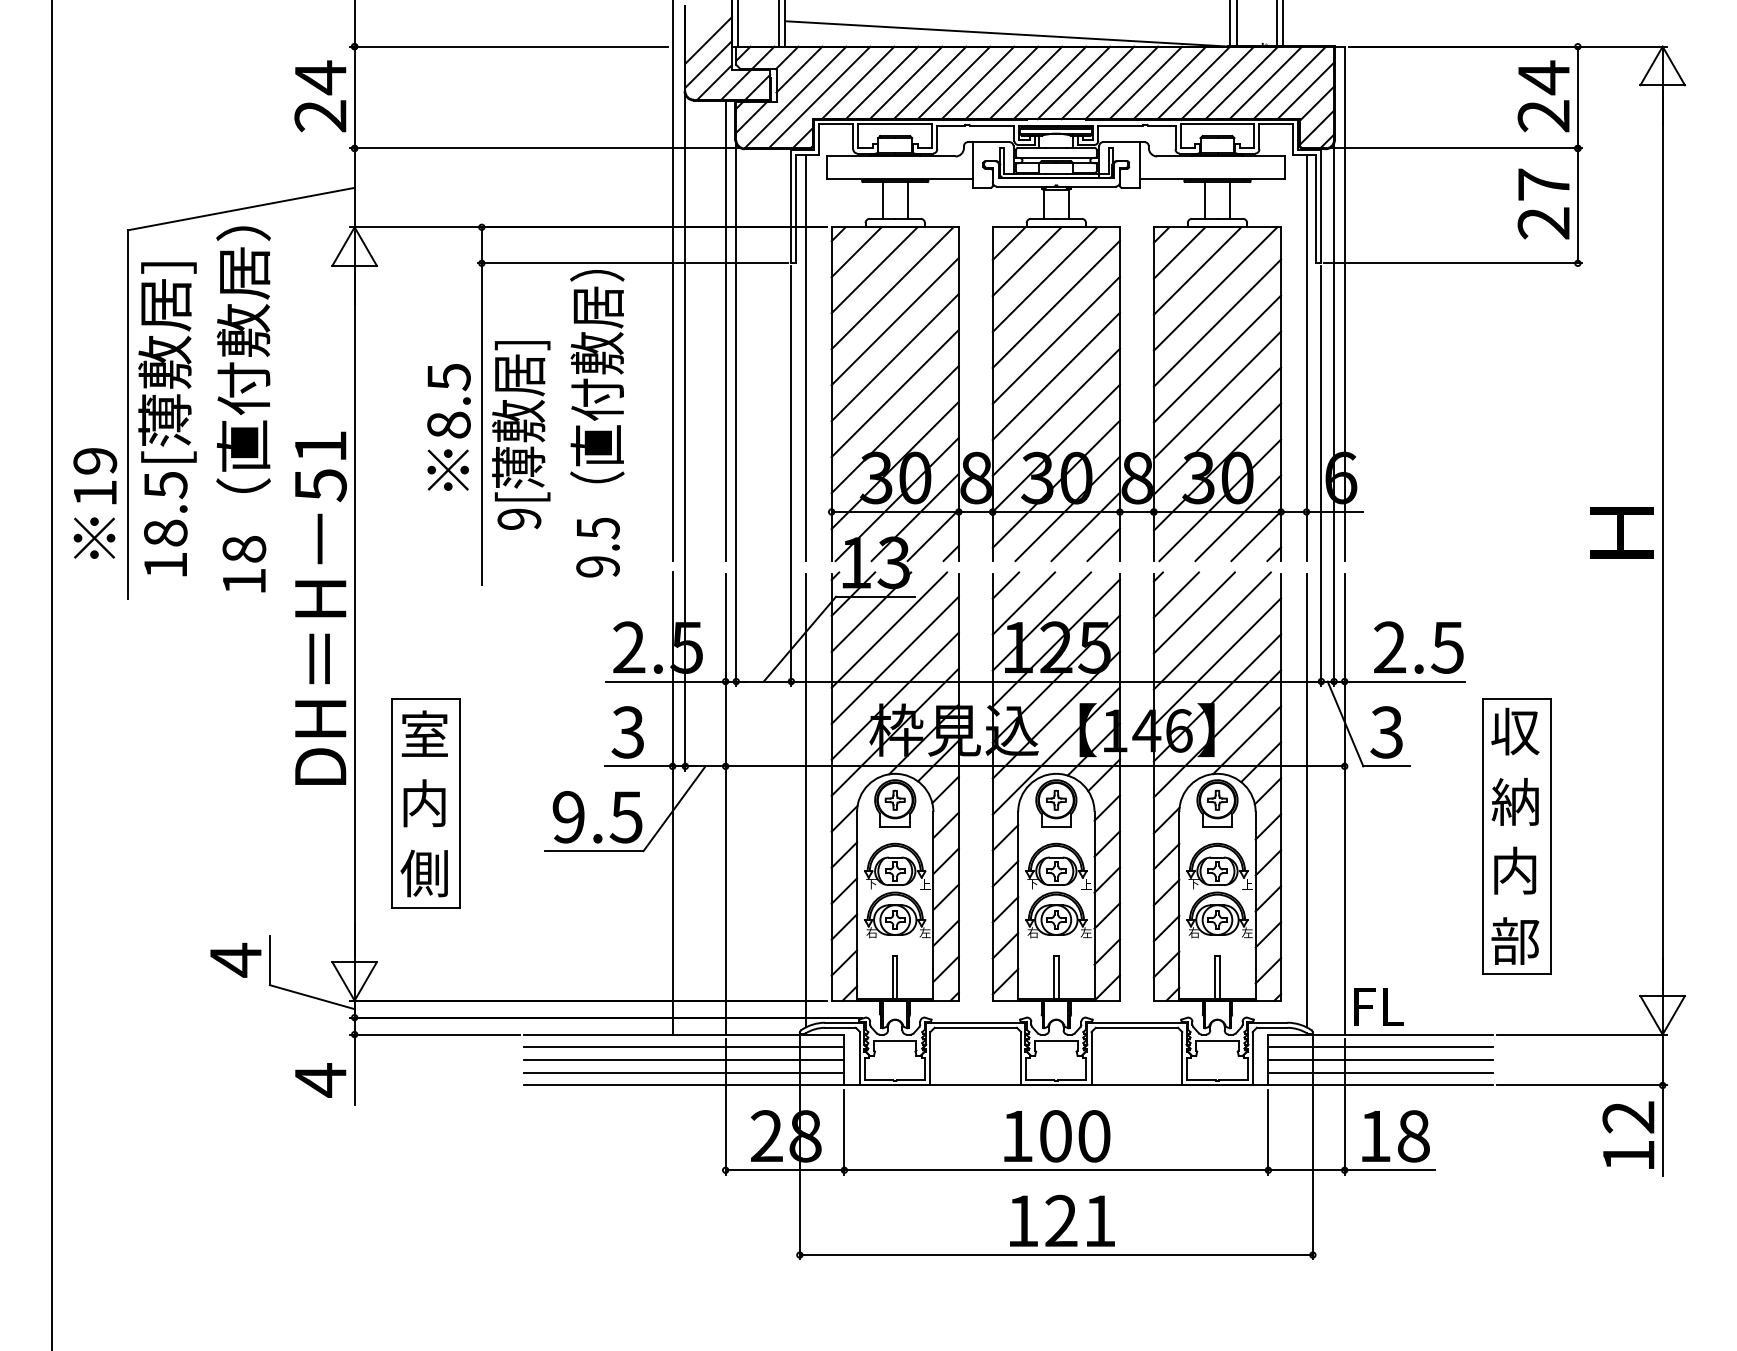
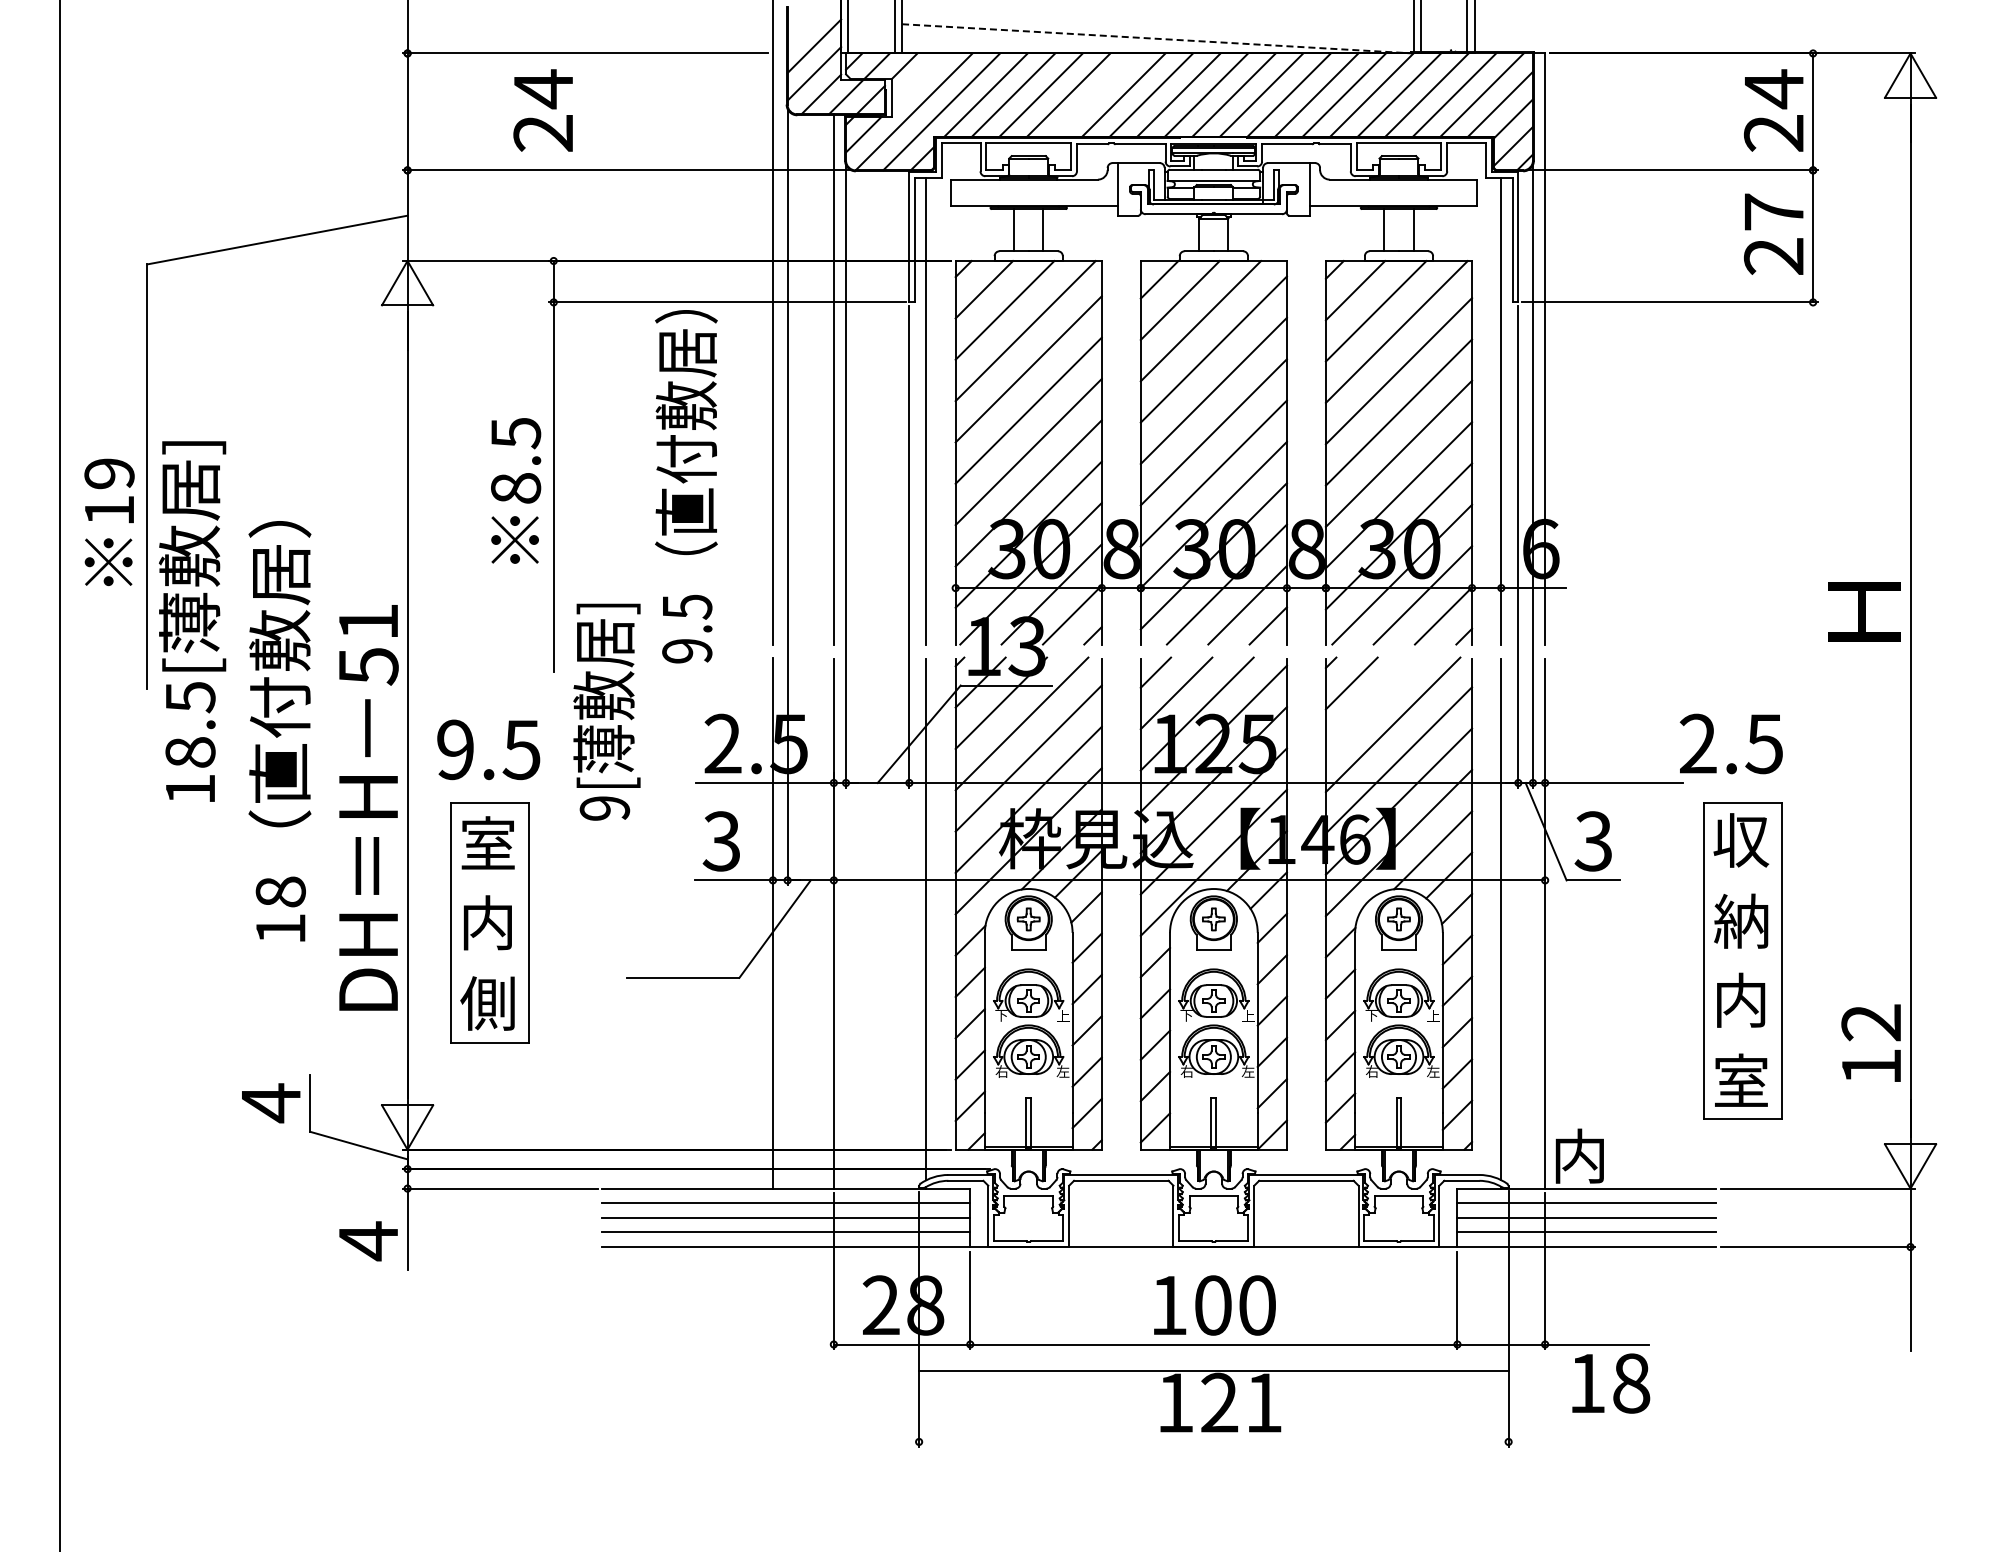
line: (1008, 33) -> (1158, 38), solid -> dashed
line: (799, 69) -> (918, 79), removed
line: (953, 82) -> (1095, 94), removed
text: (319, 96) -> (542, 110), moved
text: (243, 409) -> (279, 731), moved
text: (167, 419) -> (192, 621), moved
text: (520, 434) -> (606, 711), moved
text: (95, 502) -> (109, 521), moved
text: (320, 608) -> (368, 807), moved
line: (1194, 612) -> (1372, 703), removed
text: (1418, 647) -> (1730, 743), moved
text: (597, 816) -> (488, 749), moved
text: (1515, 940) -> (1741, 1080), 部 -> 室
text: (1378, 1005) -> (1584, 1155), FL -> 内
text: (1627, 1134) -> (1870, 1042), moved
text: (1396, 1136) -> (1611, 1383), moved
line: (1056, 1254) -> (1213, 1370), moved

